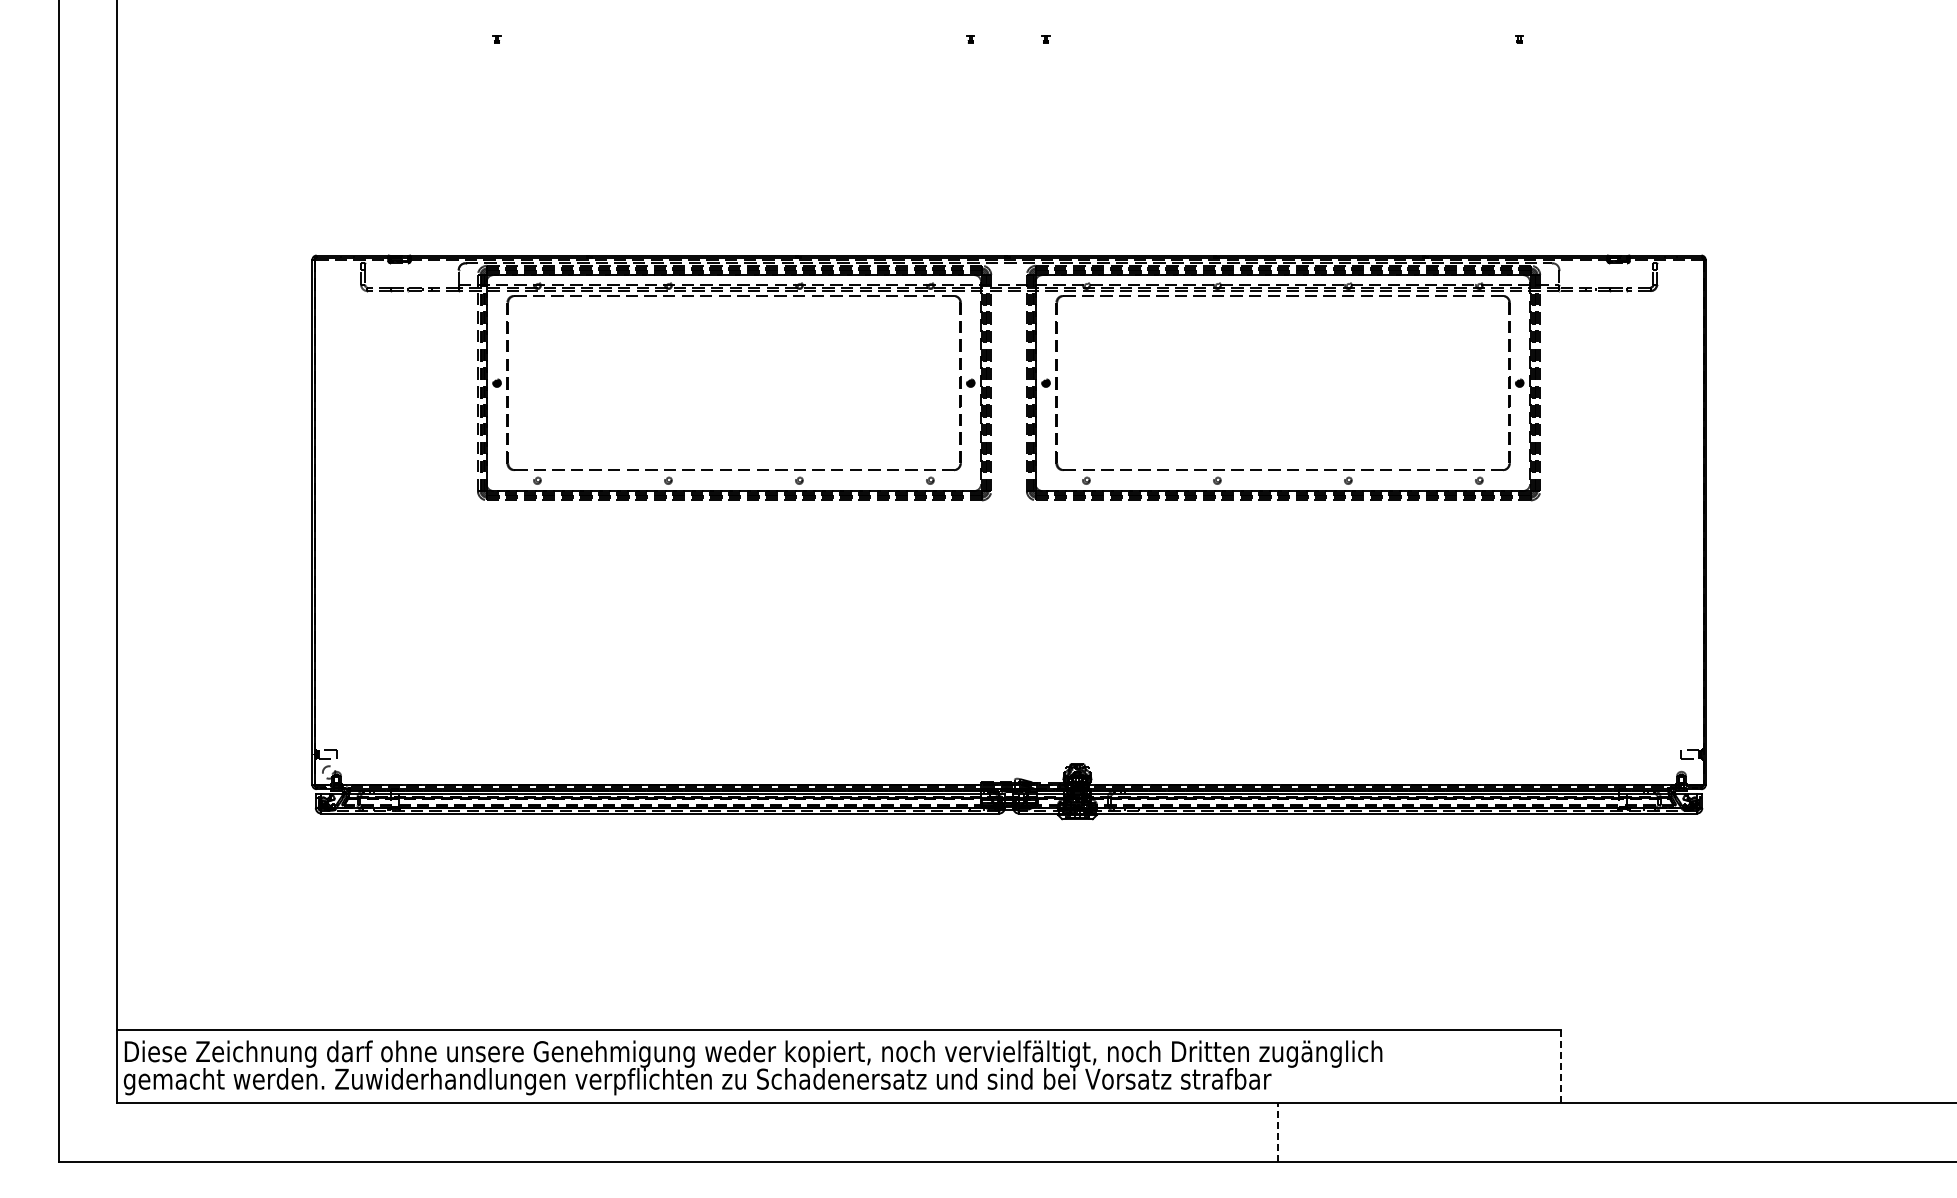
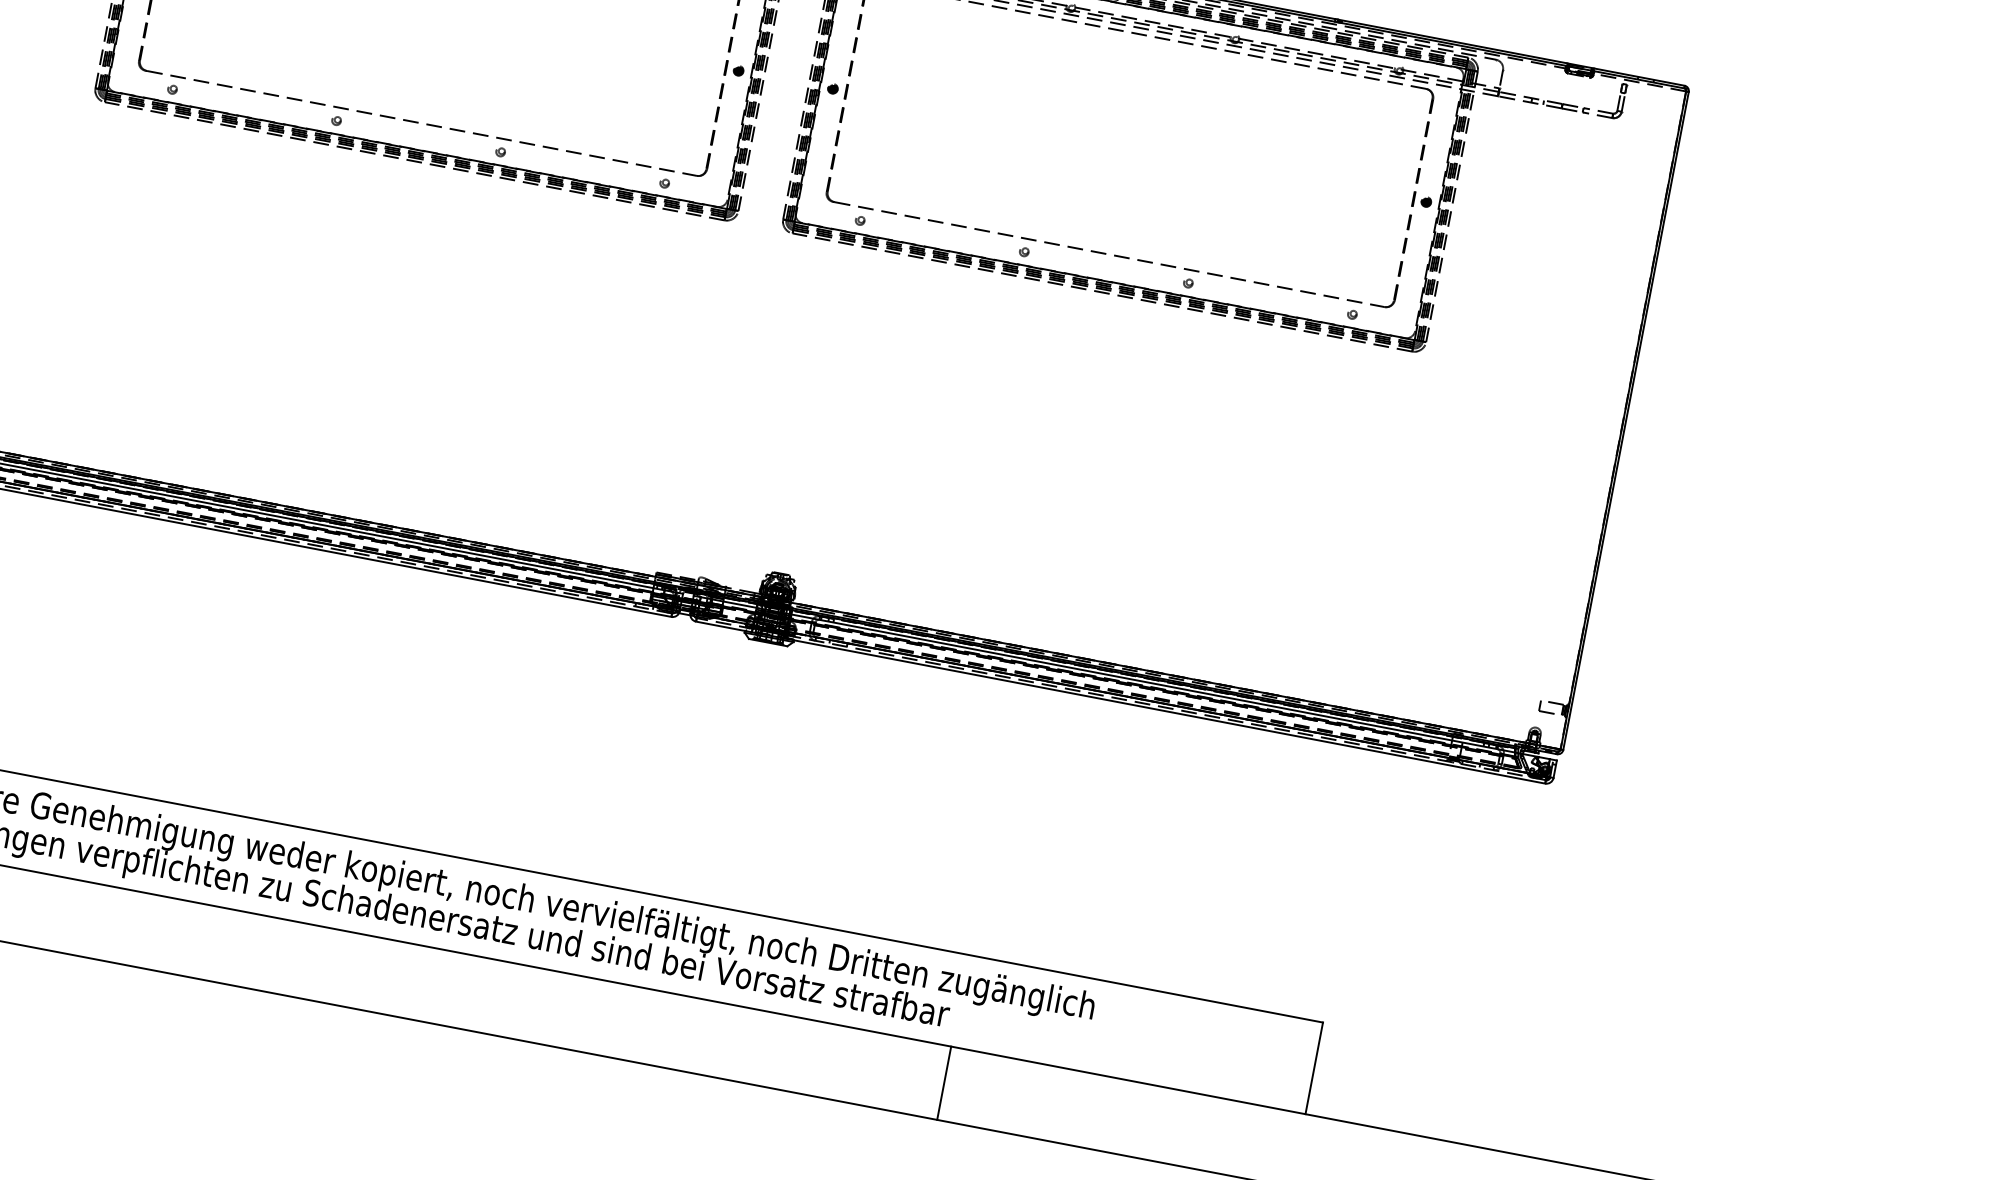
line: (1560, 1066) -> (1314, 1067), dashed -> solid
line: (1277, 1132) -> (943, 1082), dashed -> solid

